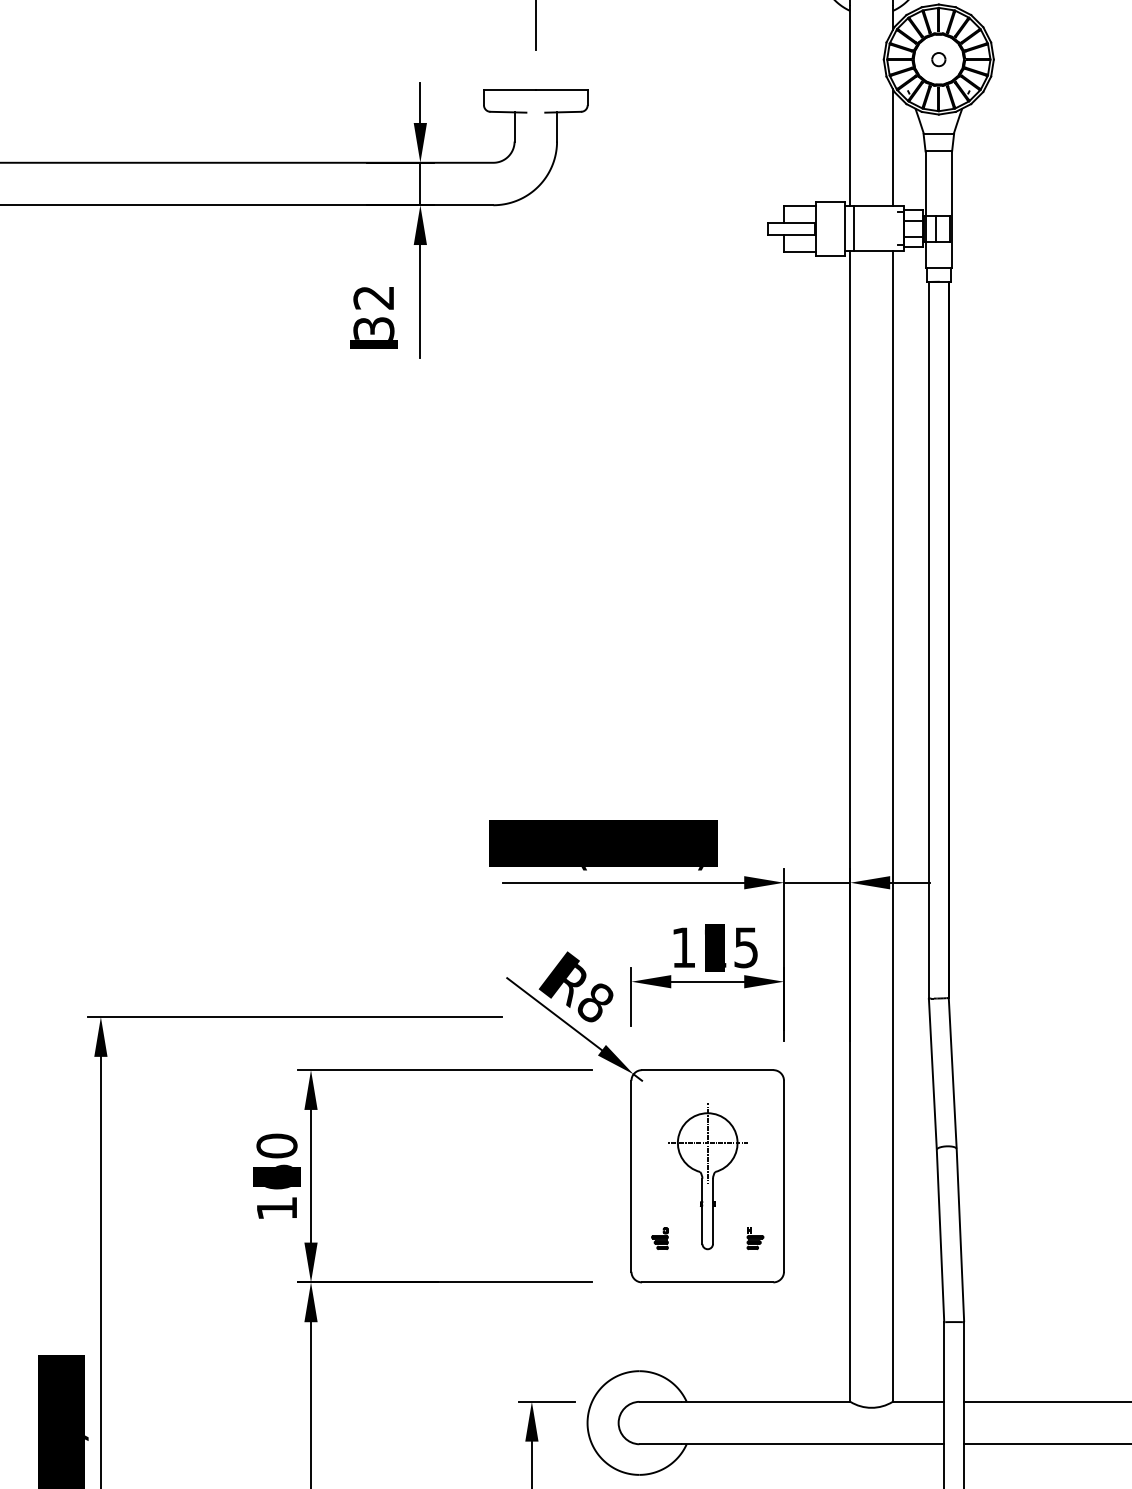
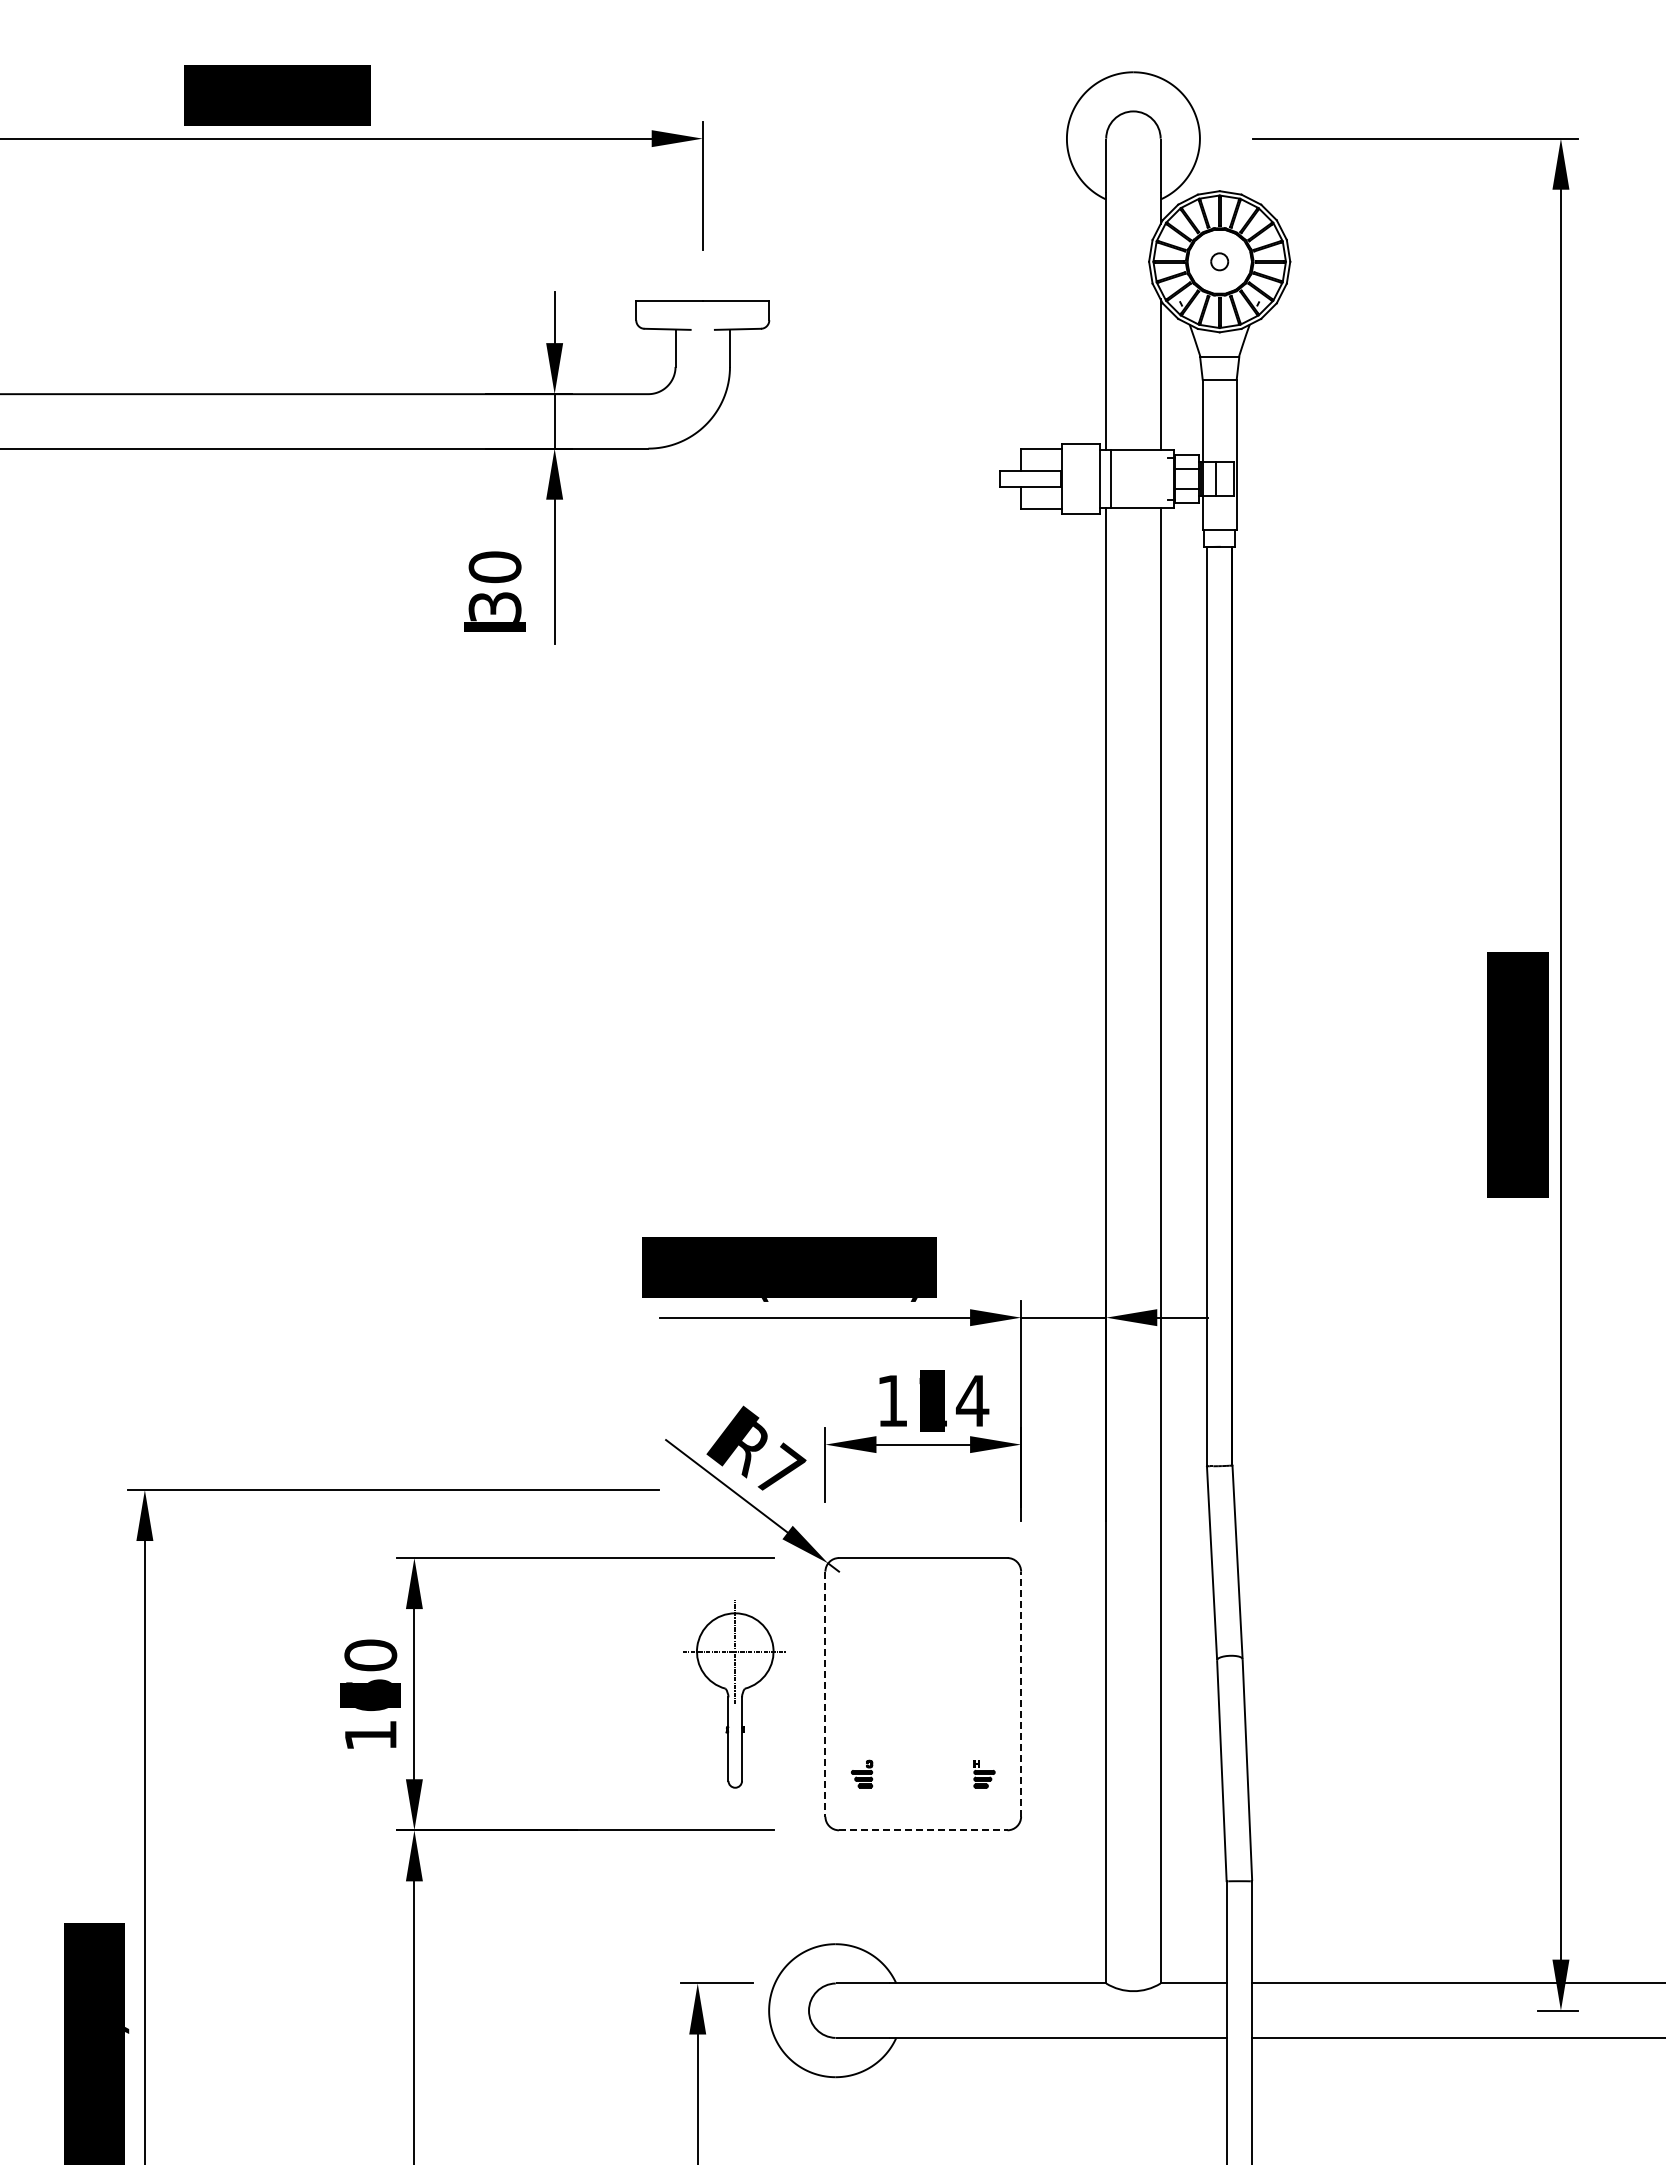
text: (373, 297) -> (494, 567), 32 -> 30
text: (746, 948) -> (972, 1401), 115 -> 114
text: (597, 1001) -> (781, 1469), R8 -> R7
line: (631, 1176) -> (825, 1694), solid -> dashed
part: (707, 1176) -> (734, 1694), moved
line: (784, 1176) -> (1021, 1694), solid -> dashed
line: (707, 1282) -> (923, 1830), solid -> dashed

